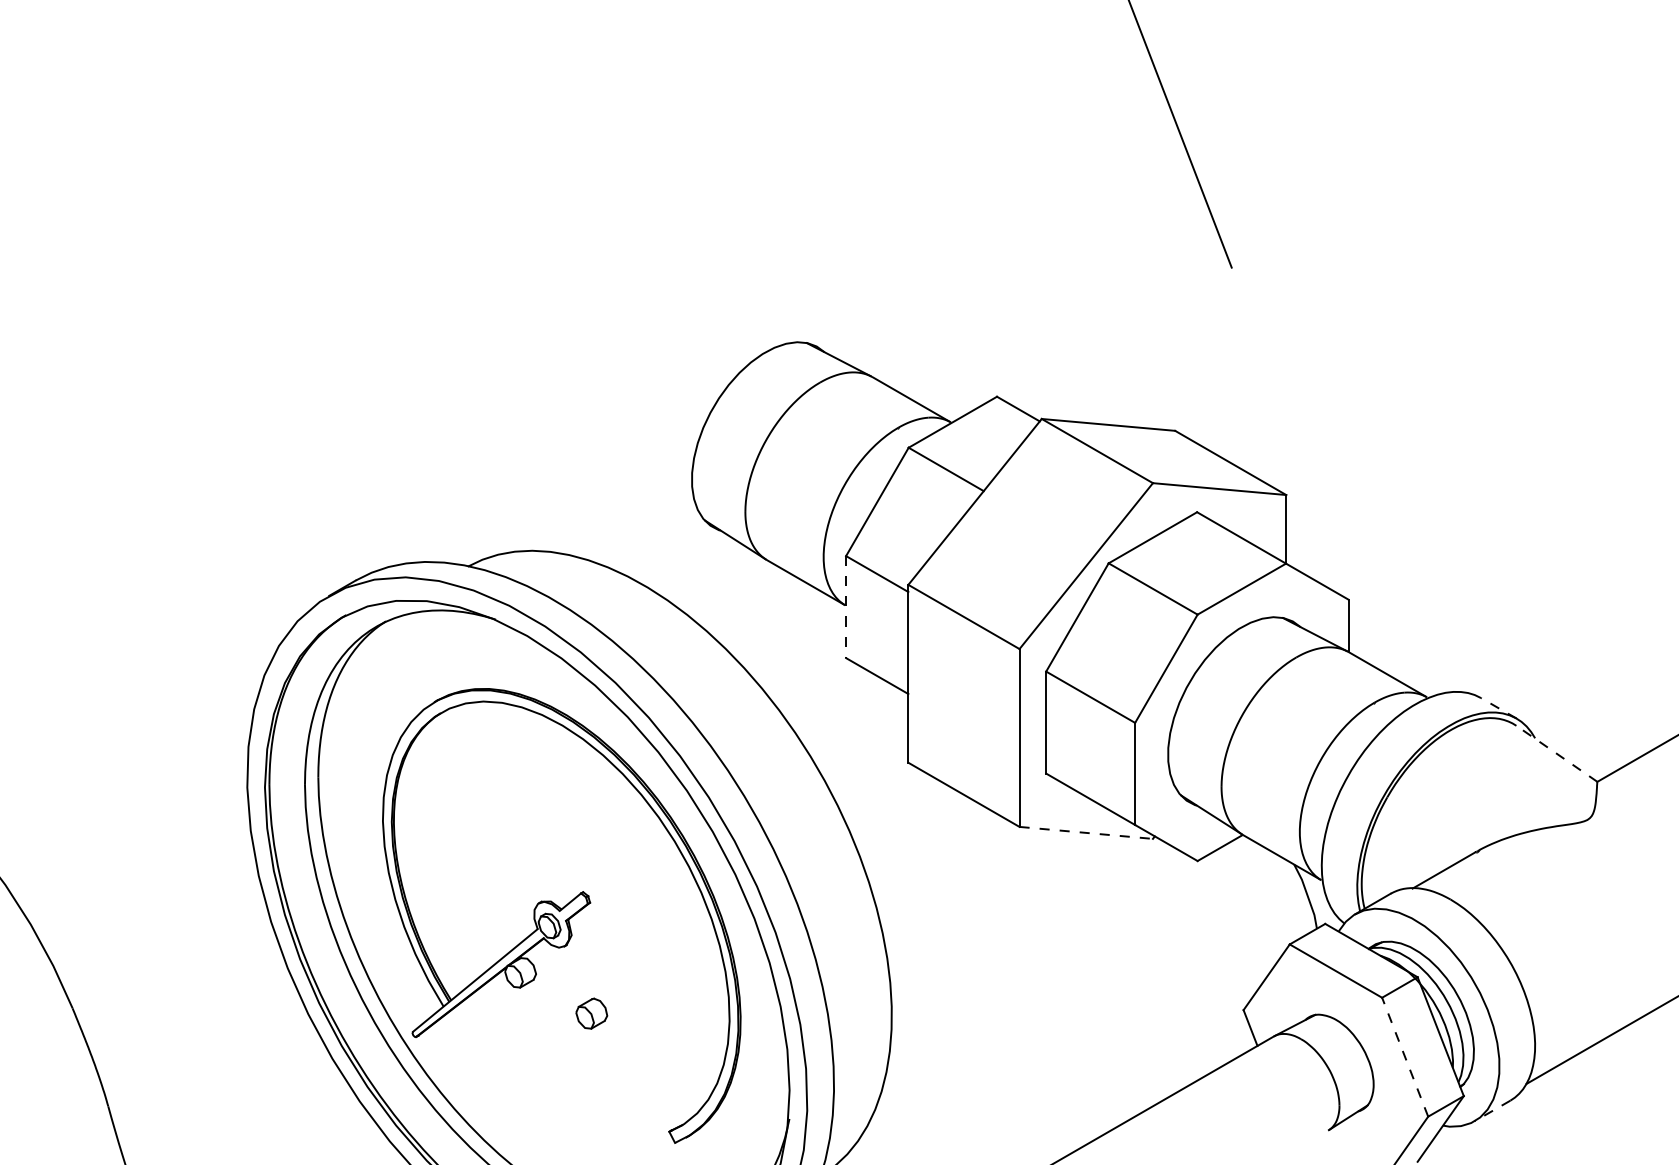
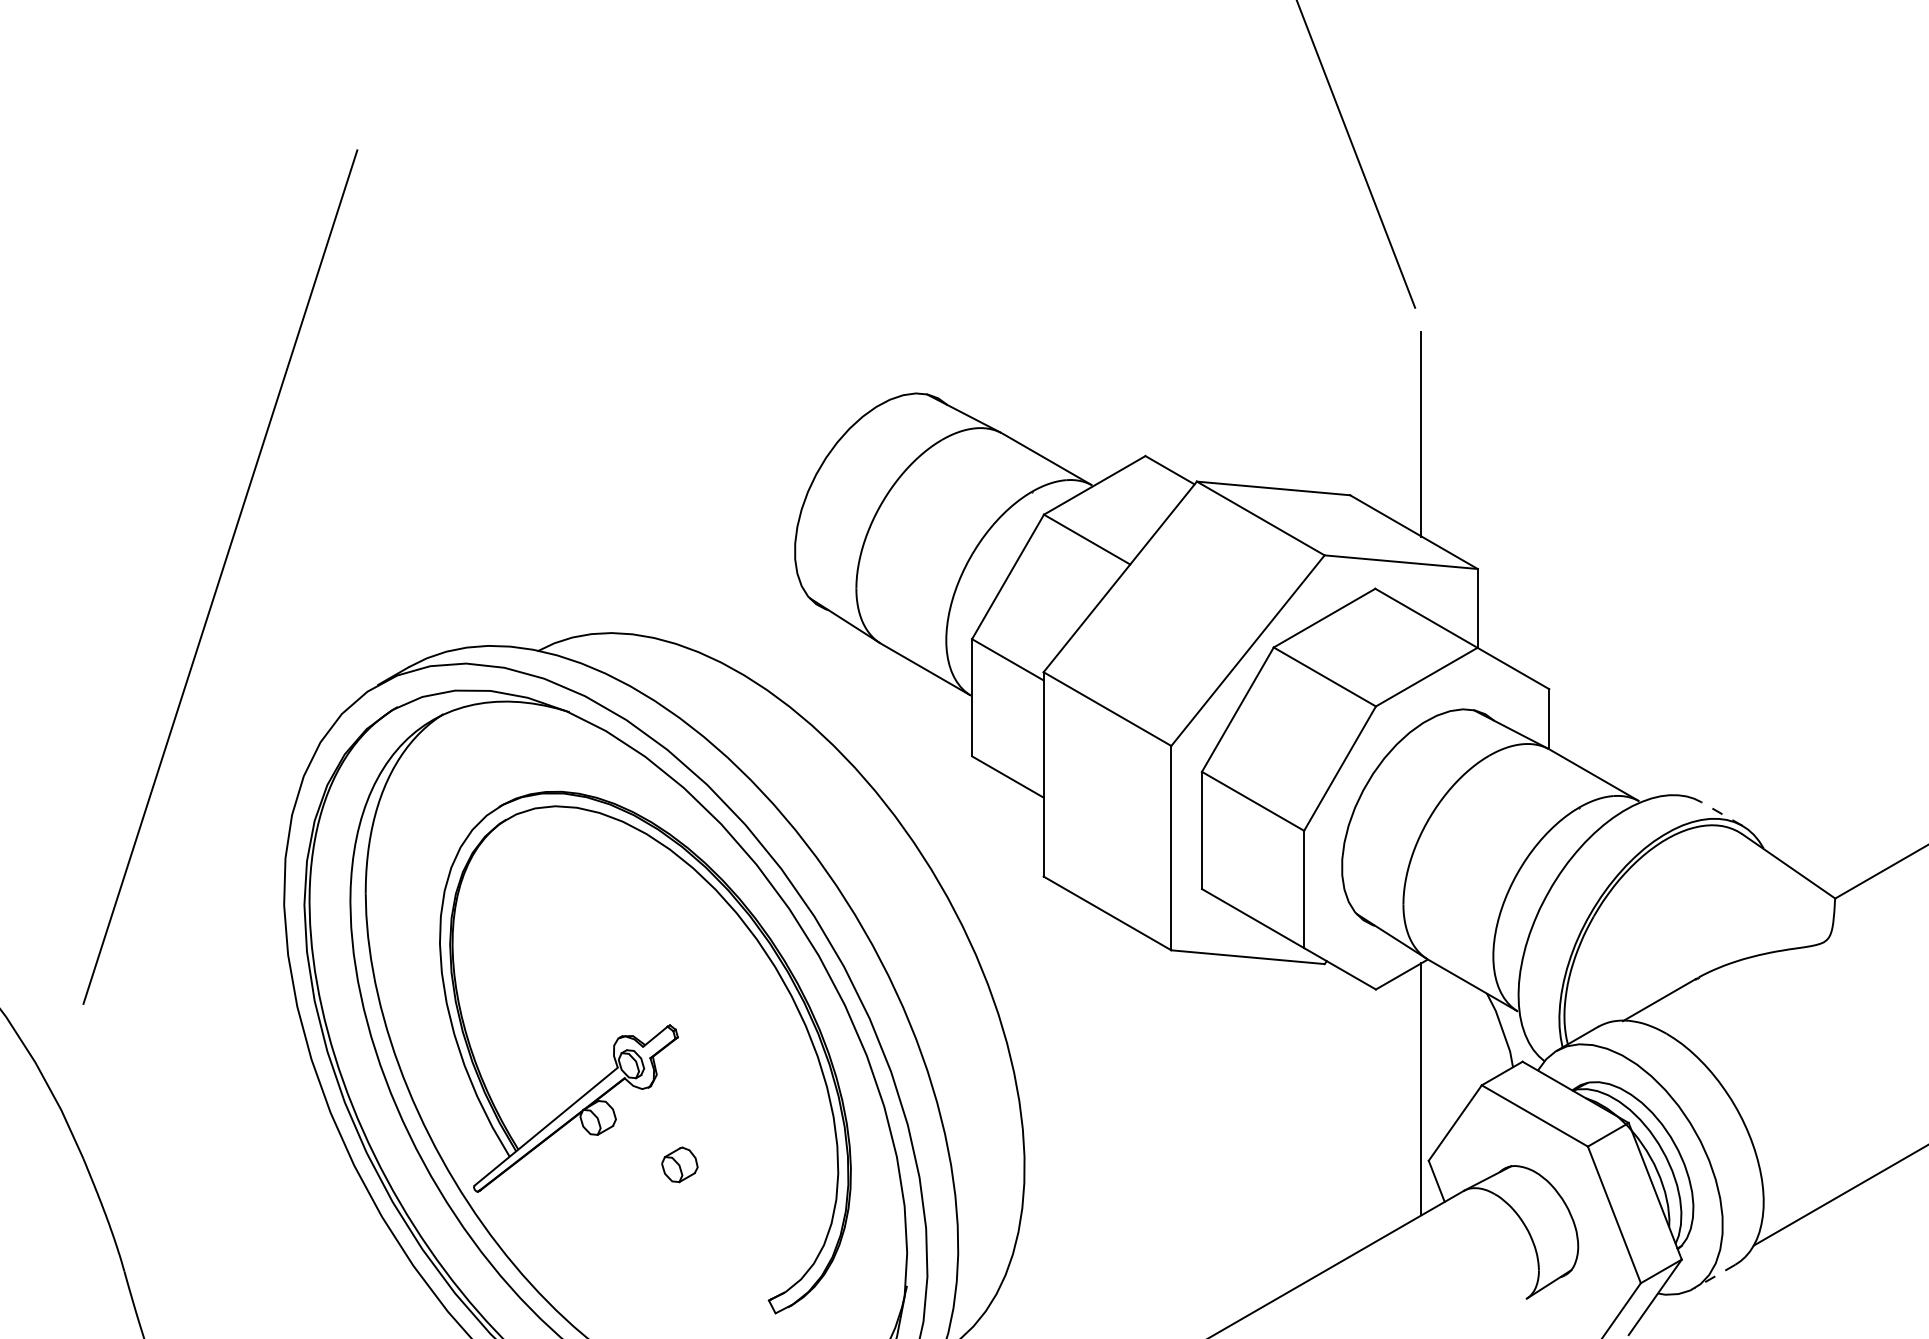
line: (1237, 377) -> (1421, 433), added
line: (191, 501) -> (220, 576), added
line: (846, 606) -> (972, 697), dashed -> solid
line: (1556, 753) -> (1788, 866), dashed -> solid
line: (1085, 833) -> (1247, 957), dashed -> solid
line: (1237, 948) -> (1421, 1089), added
line: (1405, 1056) -> (1614, 1214), dashed -> solid

